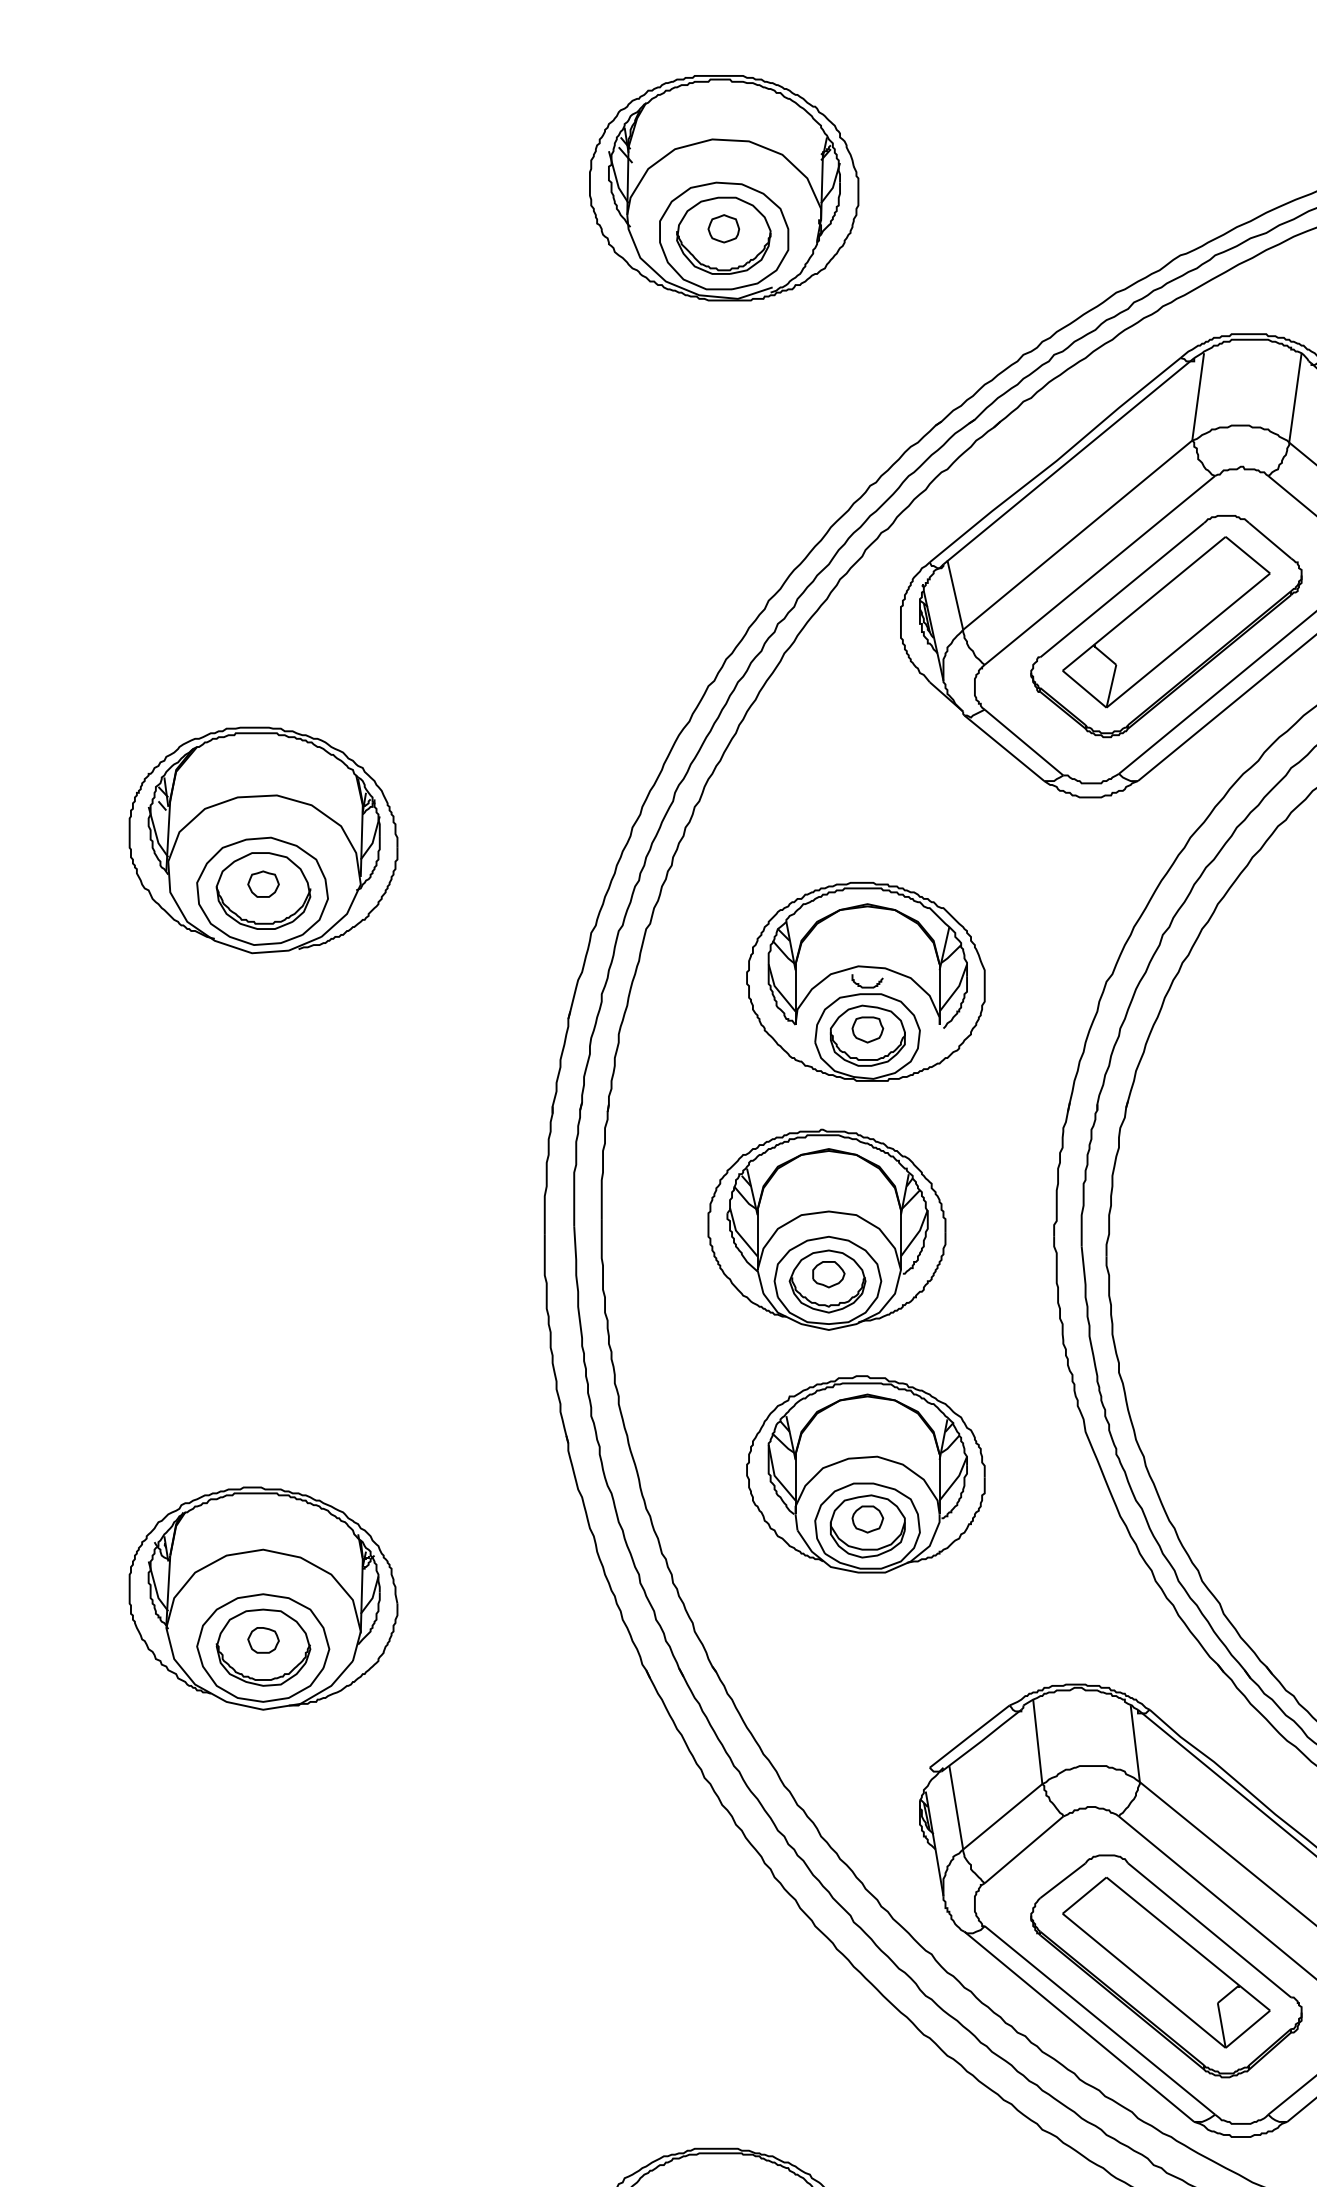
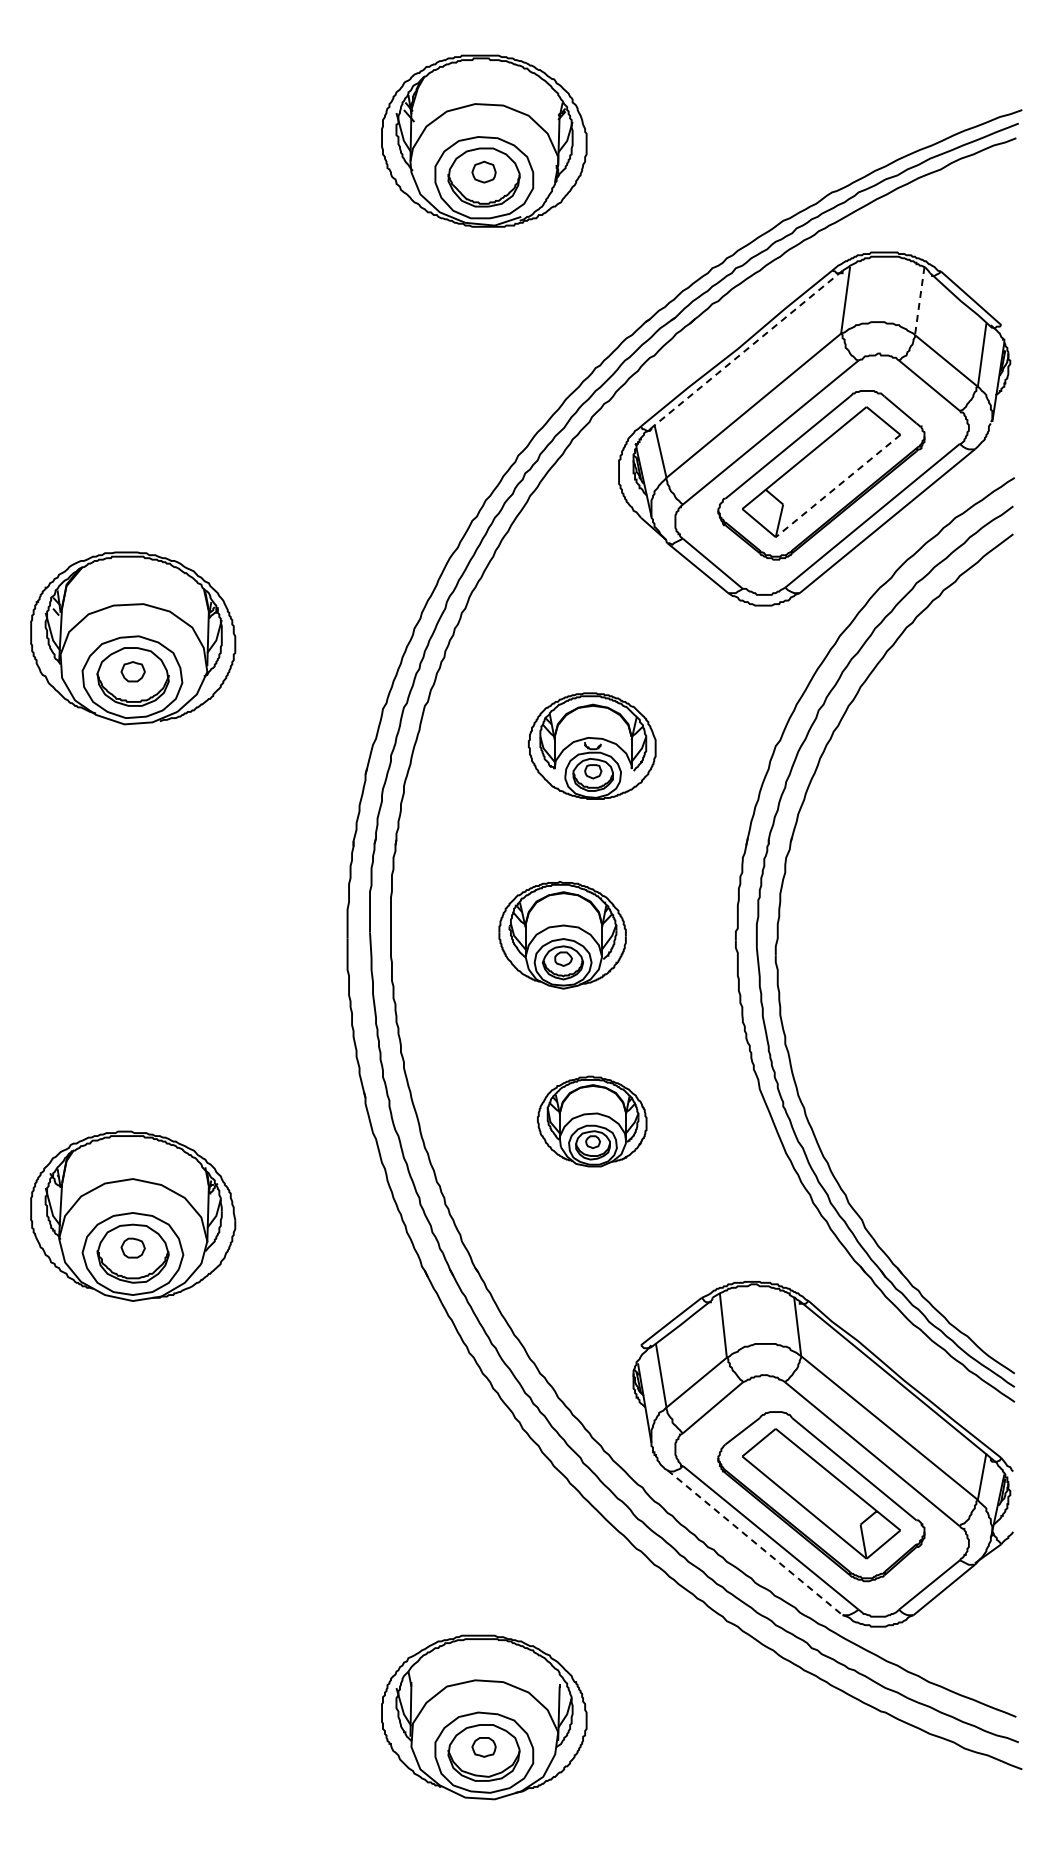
line: (1295, 398) -> (919, 301), solid -> dashed
line: (1069, 461) -> (747, 349), solid -> dashed
line: (1188, 641) -> (838, 486), solid -> dashed
part: (864, 980) -> (591, 745), size x0.7
part: (826, 1230) -> (562, 935), size x0.7
part: (864, 1474) -> (591, 1121), size x0.6
line: (1079, 2026) -> (755, 1542), solid -> dashed

